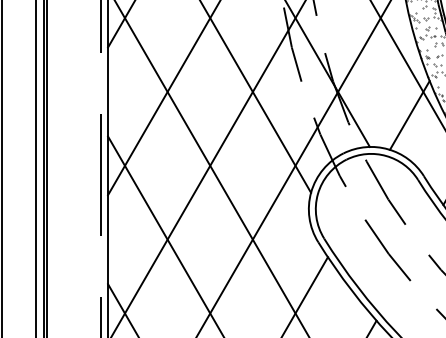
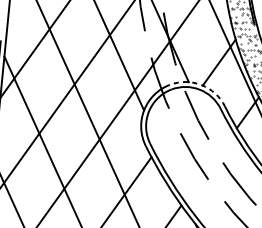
arc: (388, 149) -> (201, 85), solid -> dashed

